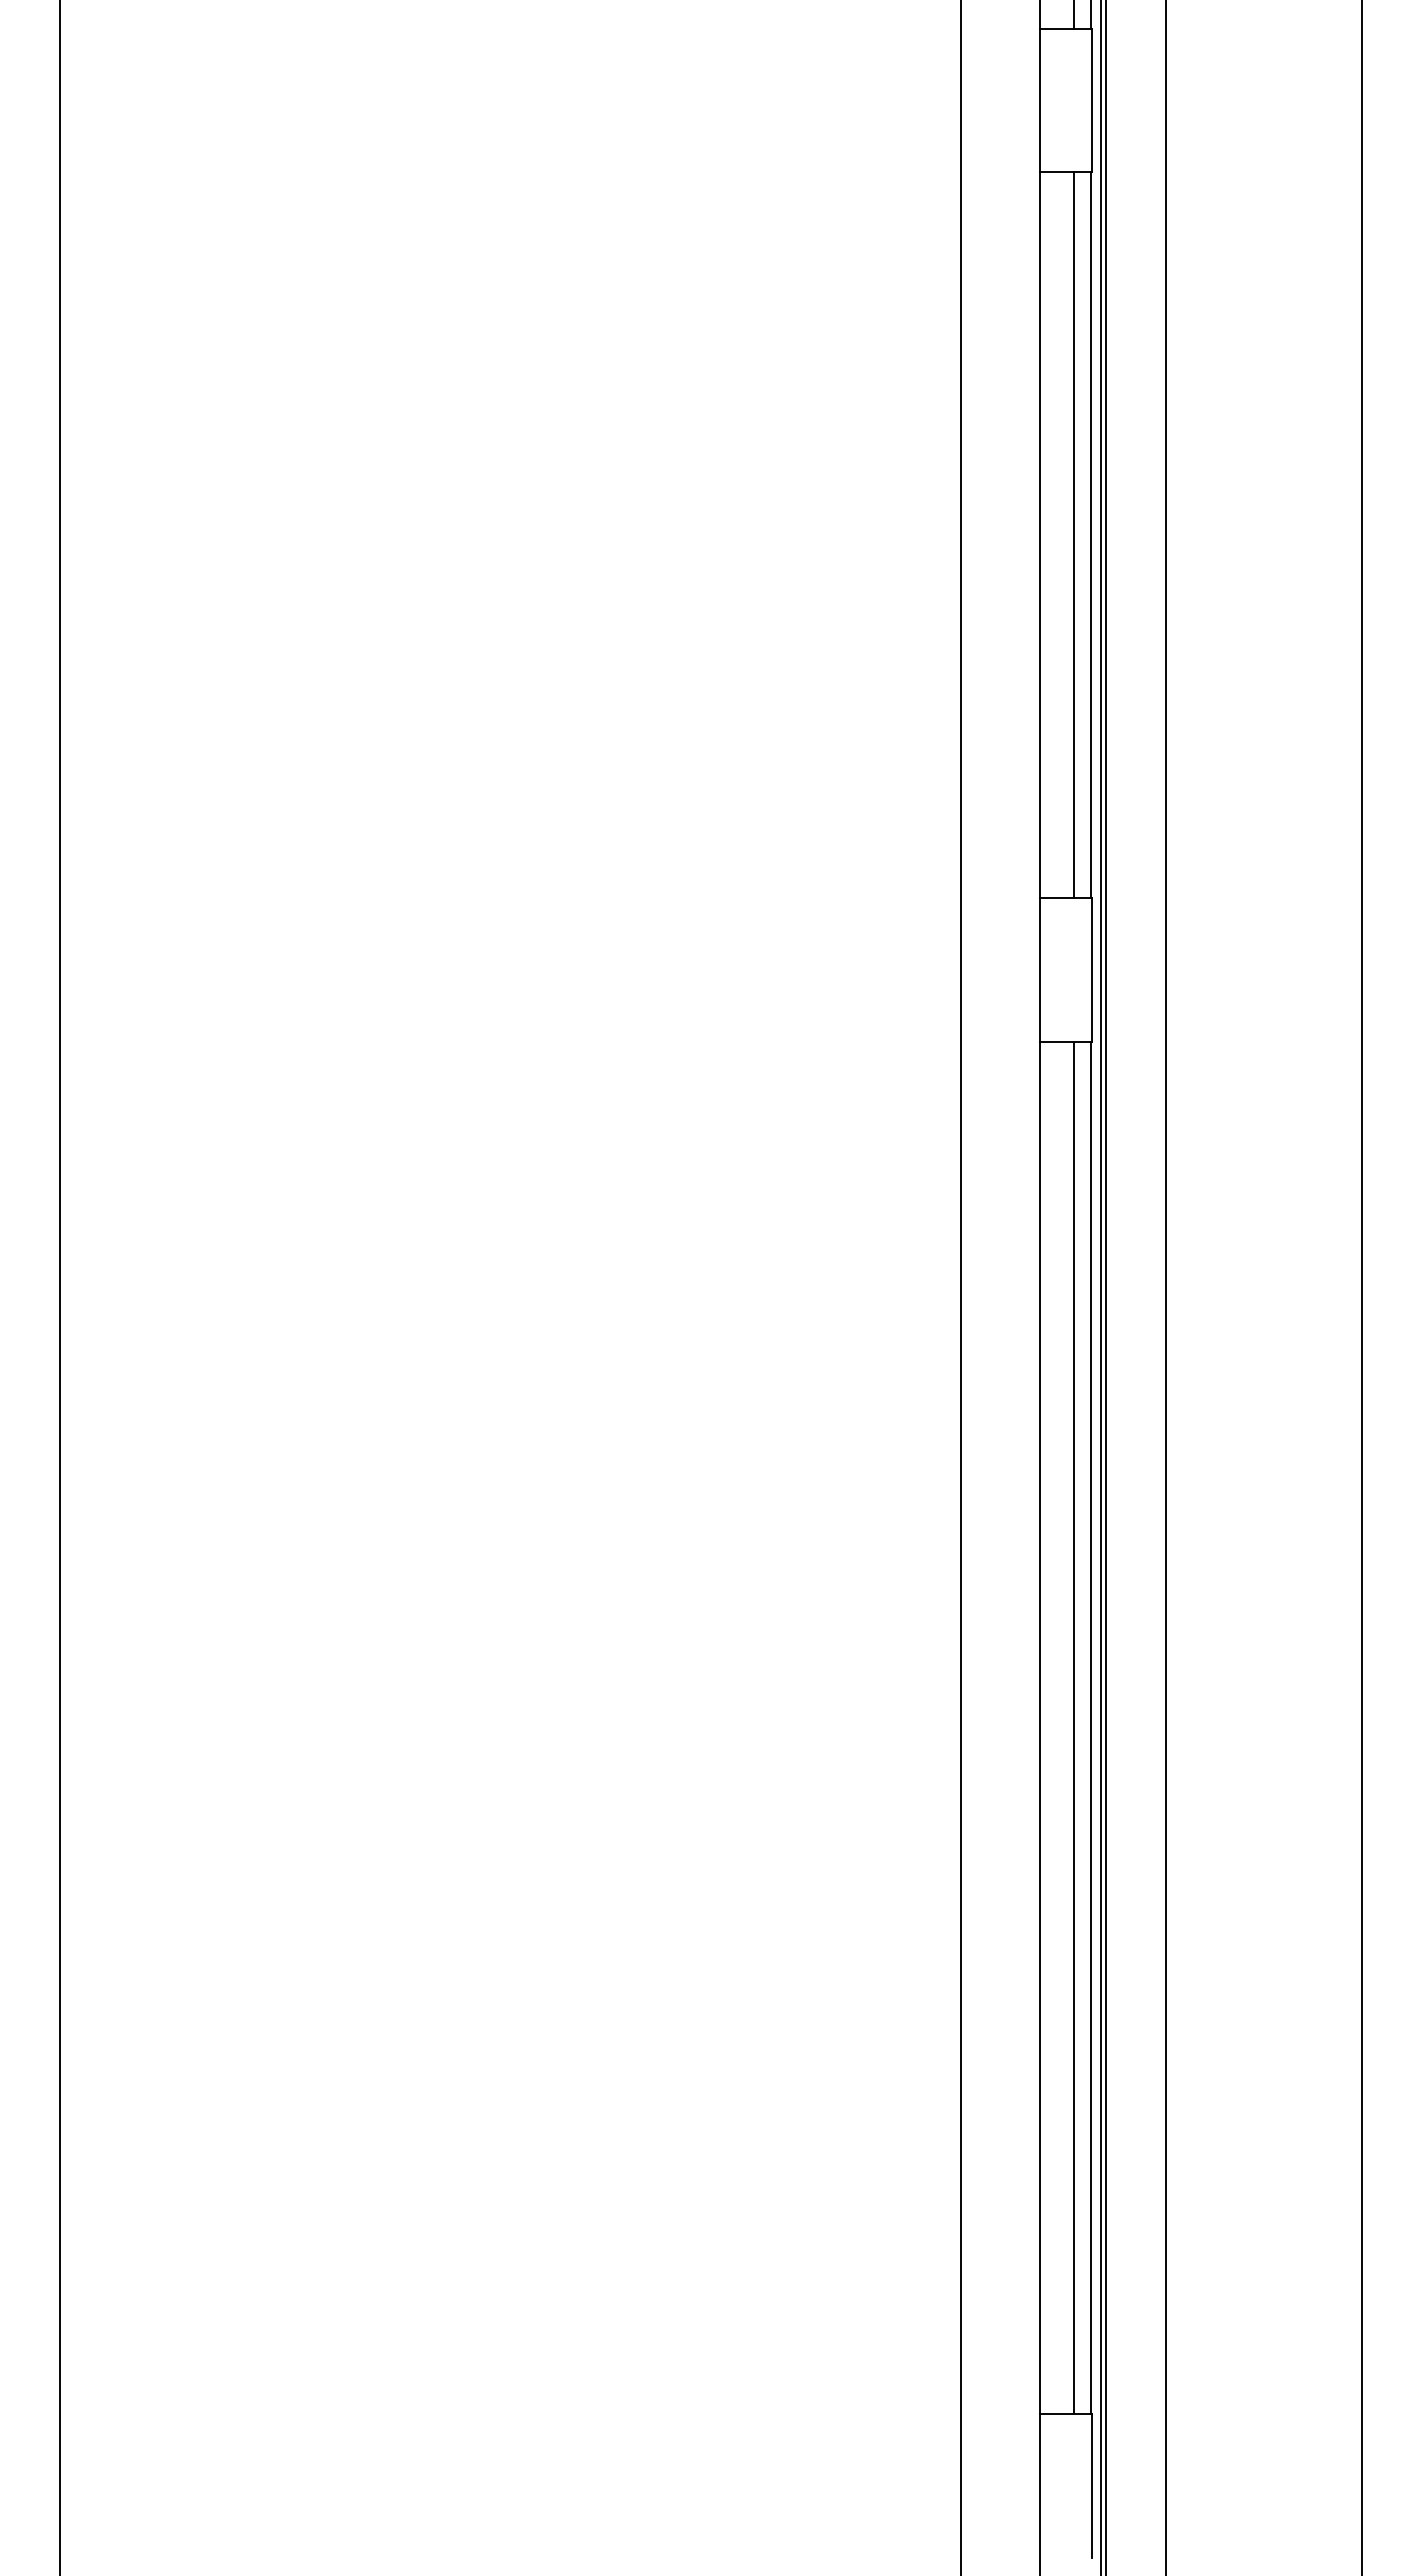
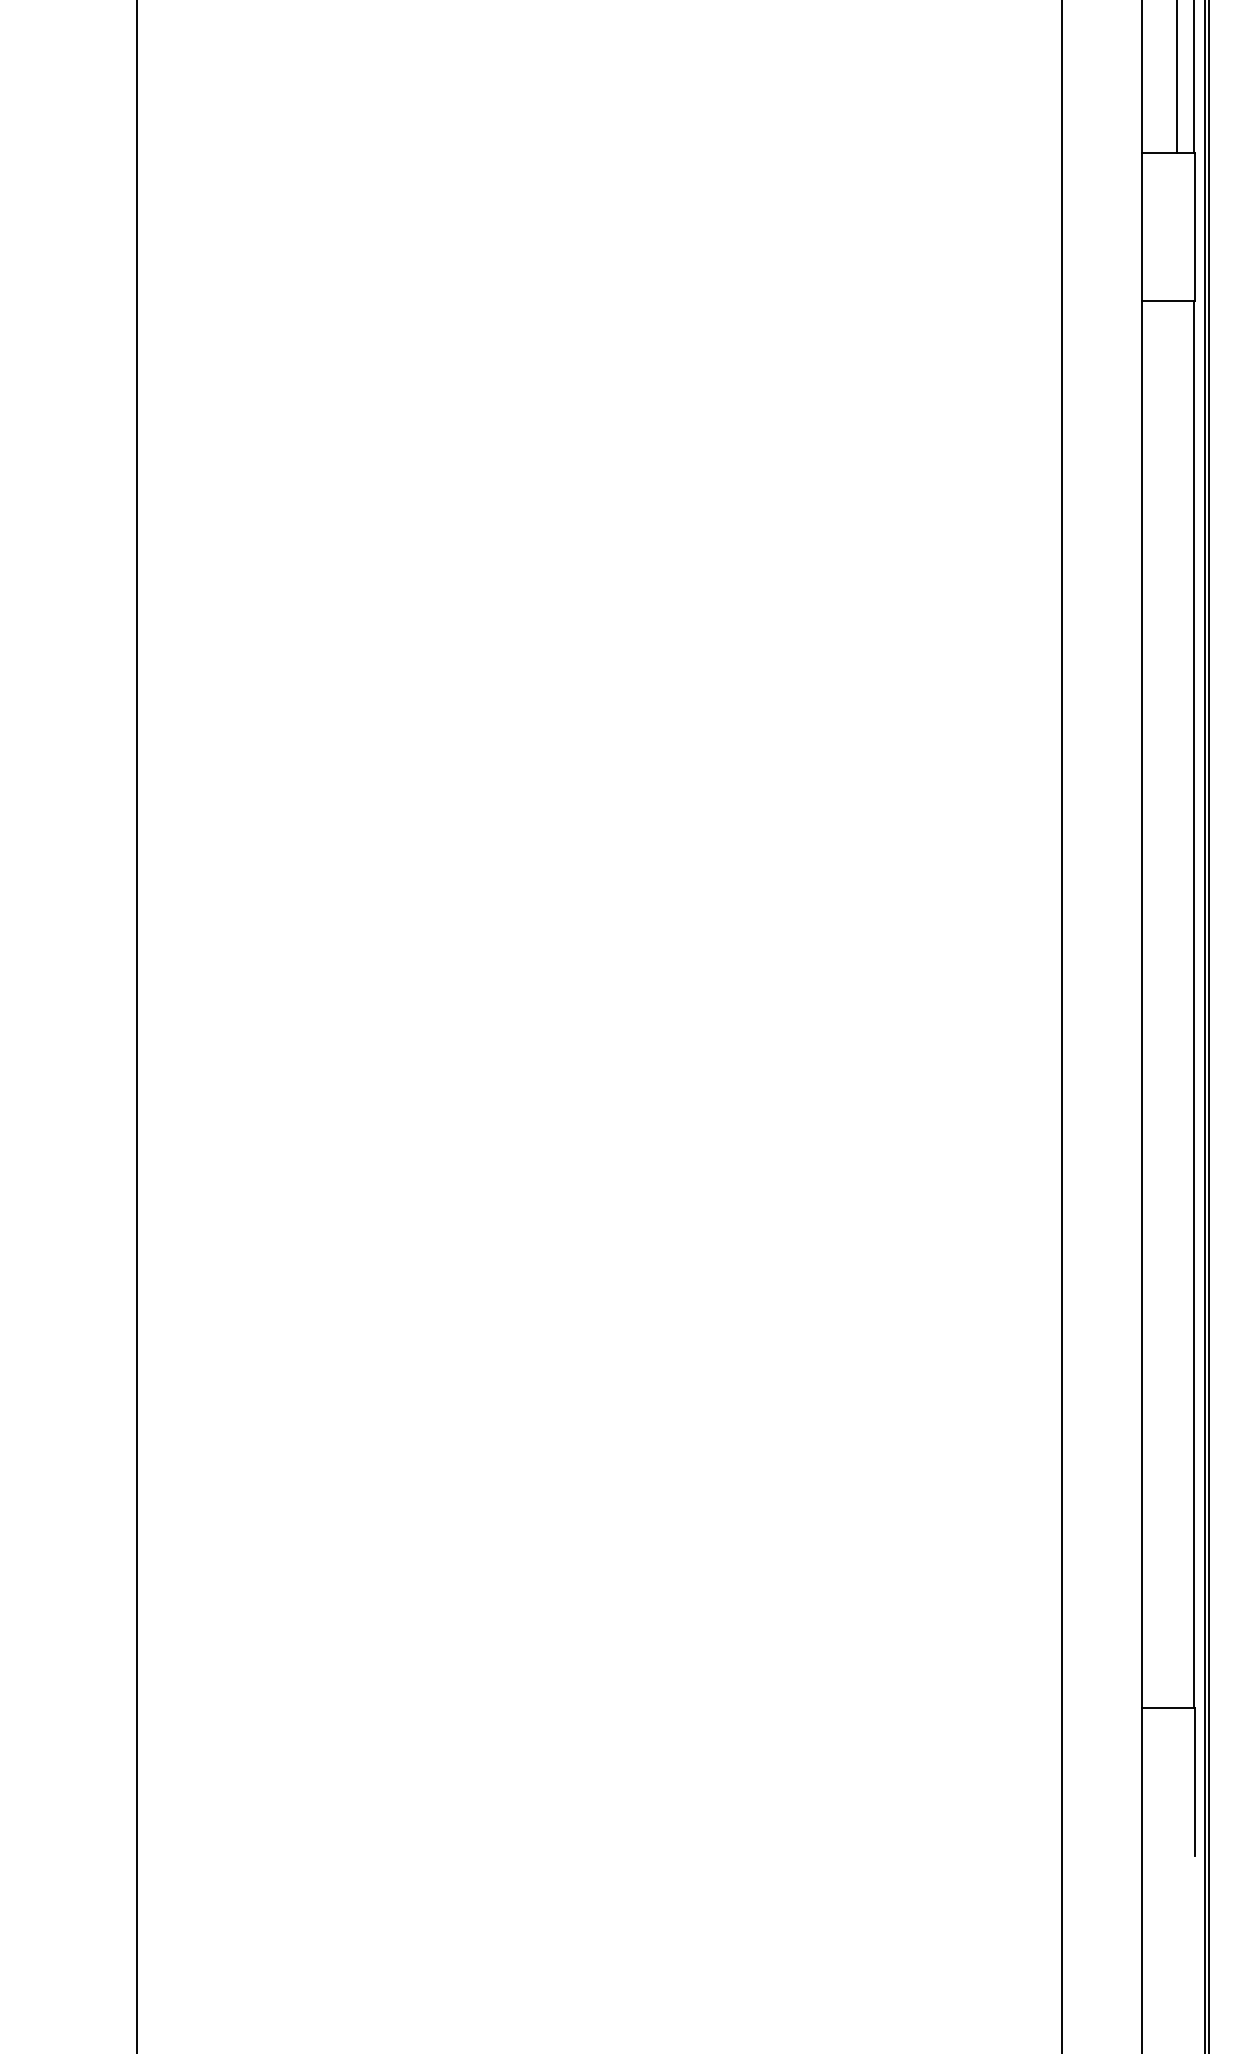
line: (1073, 1727) -> (1176, 1004), removed

